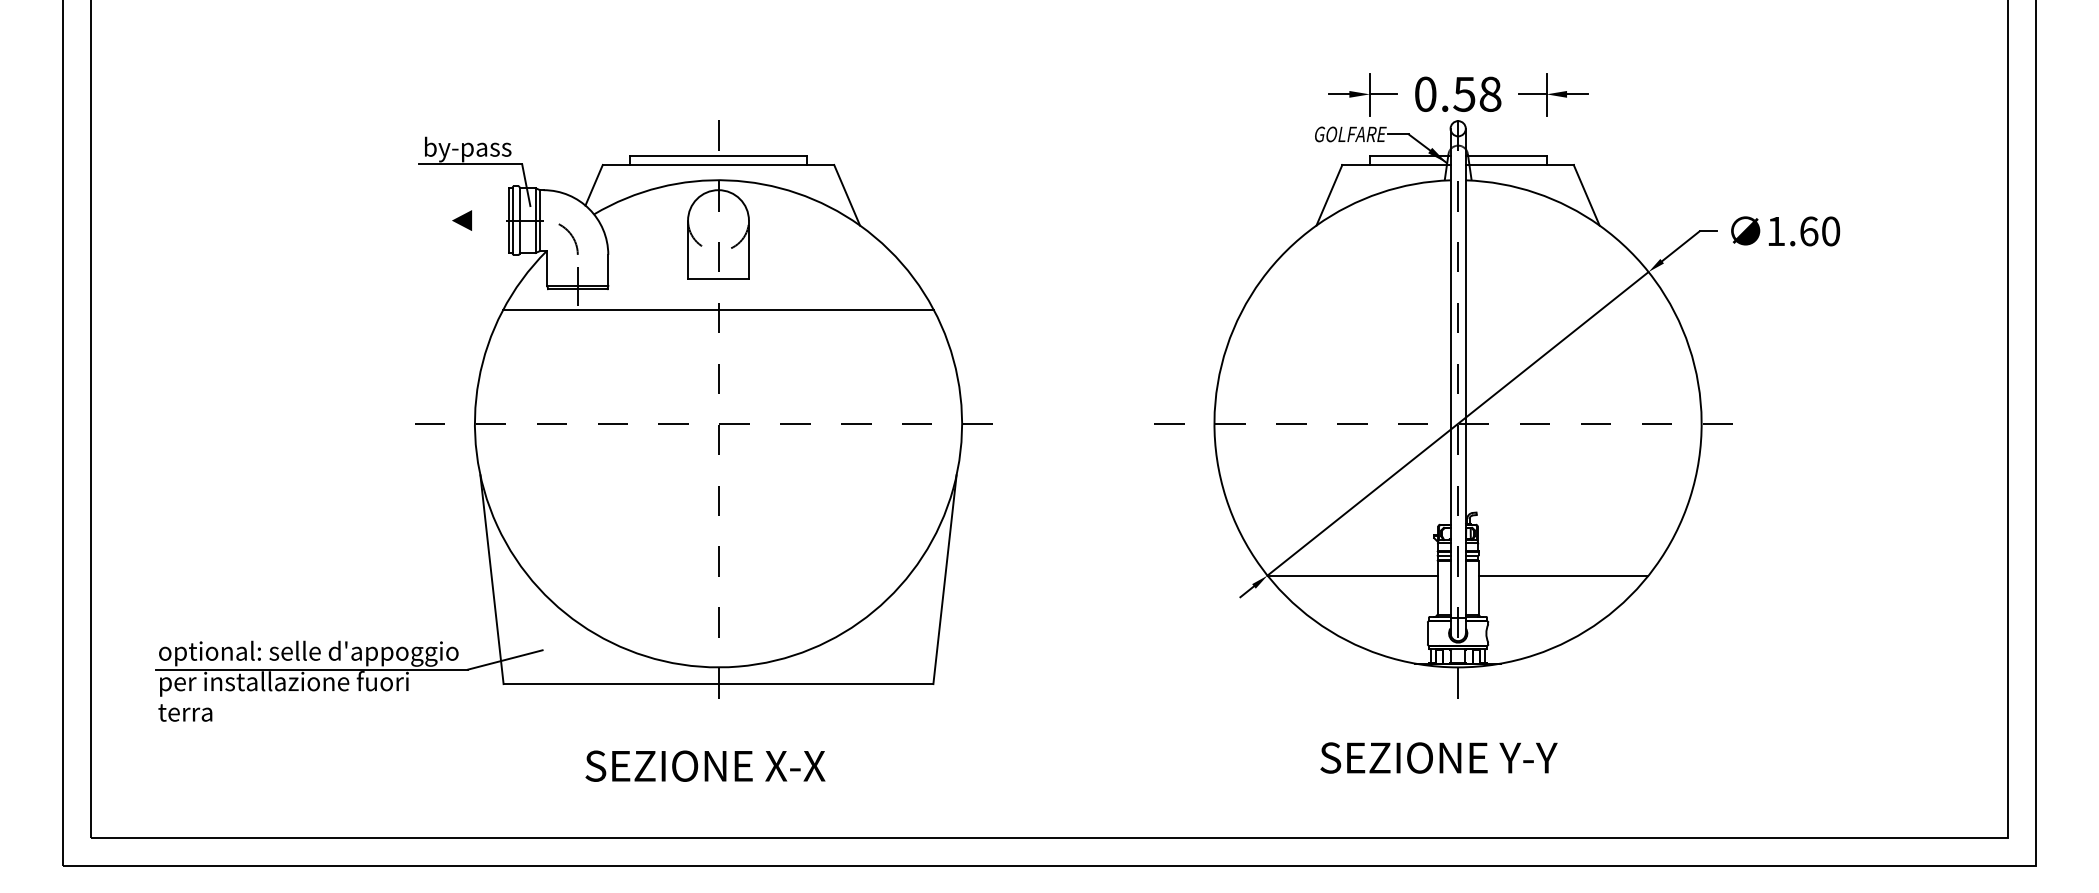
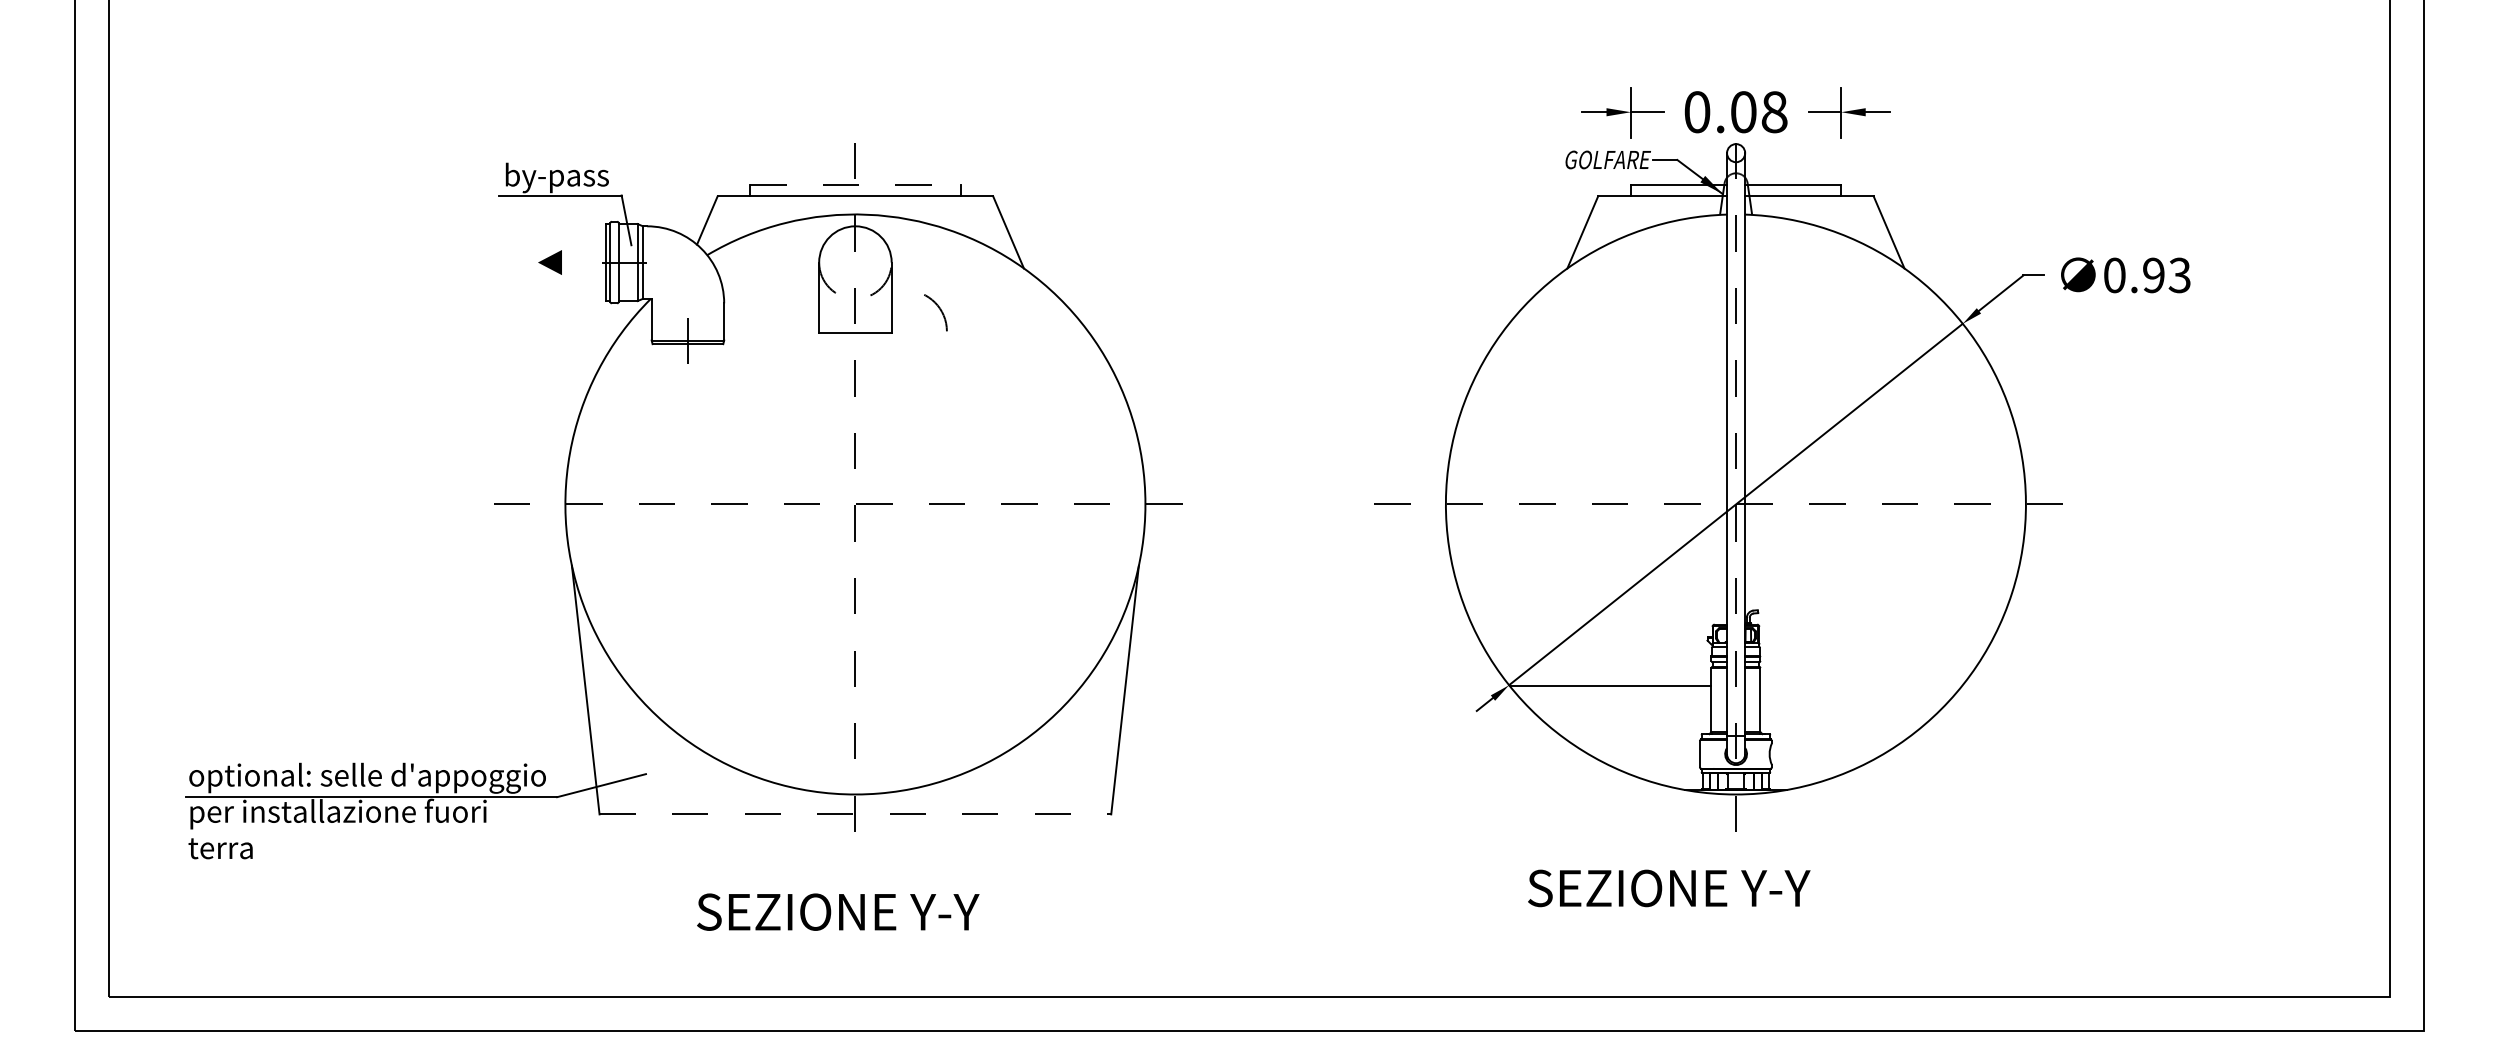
text: (1464, 94) -> (1743, 112), 0.58 -> 0.08
line: (718, 155) -> (855, 185), solid -> dashed
text: (1803, 231) -> (2147, 275), 1.60 -> 0.93
arc: (570, 235) -> (938, 308), moved
line: (717, 310) -> (854, 369), removed
line: (1563, 575) -> (1861, 685), removed
line: (718, 684) -> (855, 814), solid -> dashed
text: (1439, 758) -> (1669, 888), moved
text: (795, 766) -> (946, 912), SEZIONE X-X -> SEZIONE Y-Y

